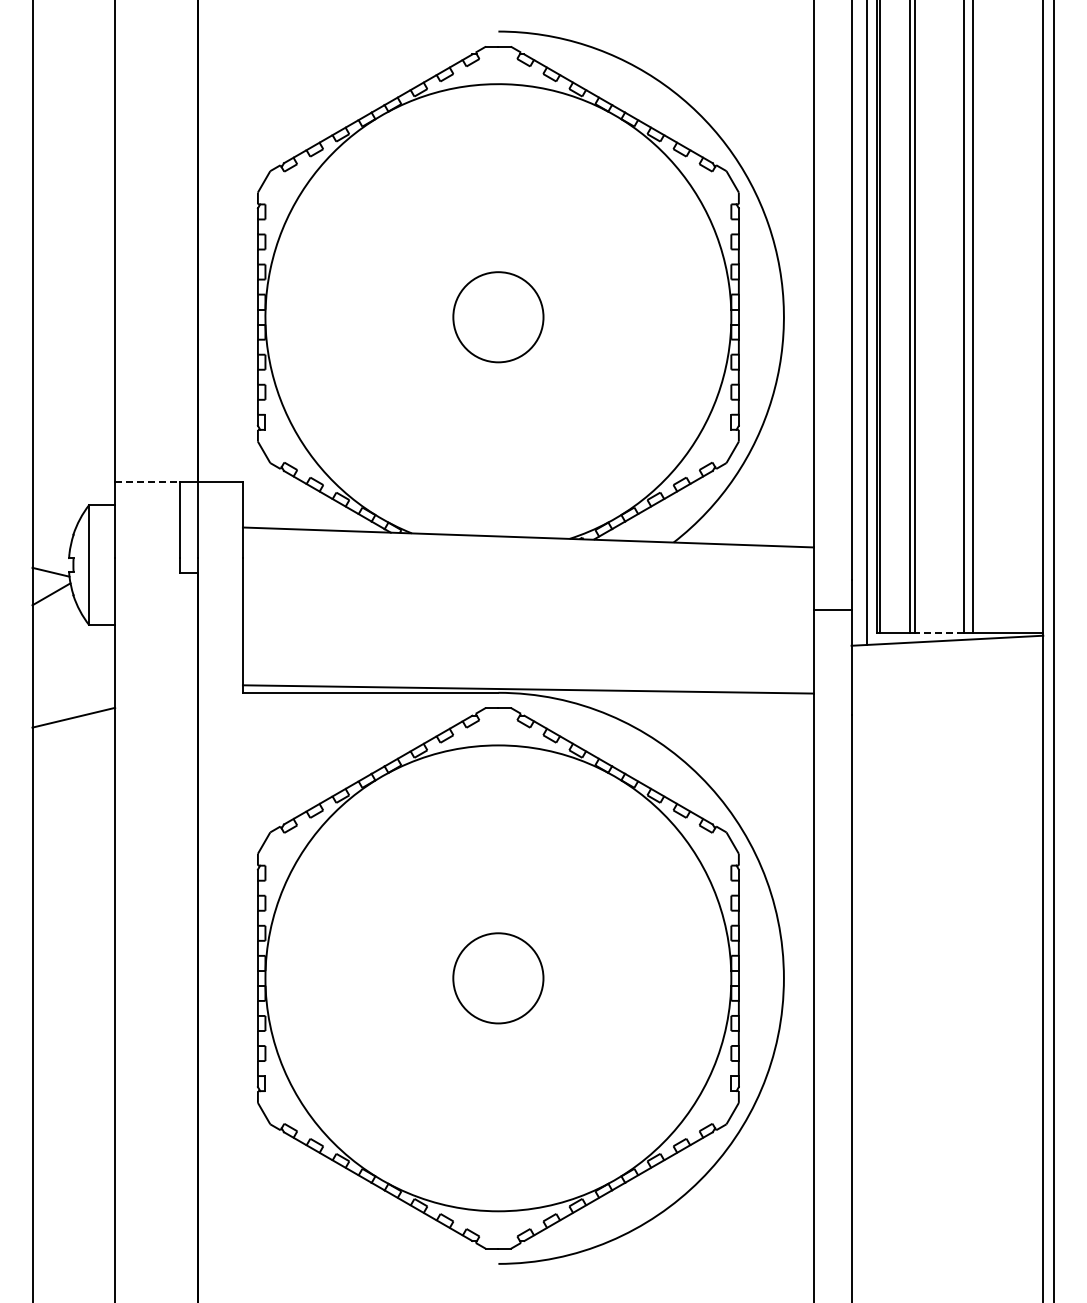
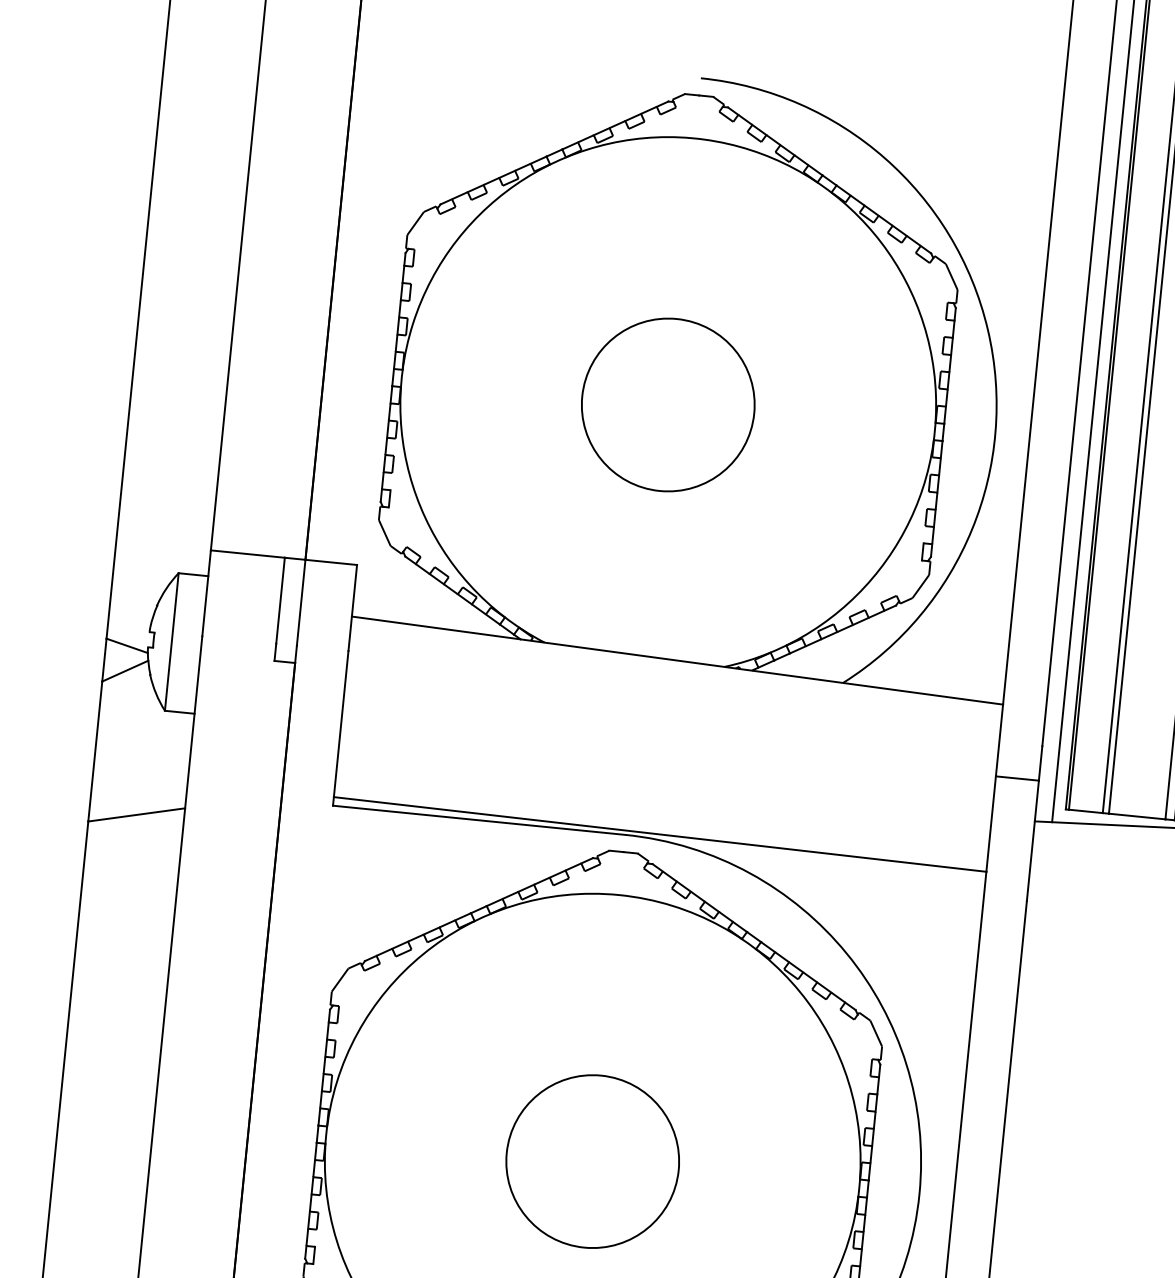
circle: (498, 317) -> (668, 405), size x1.67
line: (147, 482) -> (247, 554), dashed -> solid
line: (939, 632) -> (1136, 816), dashed -> solid
circle: (498, 978) -> (592, 1161), size x1.67

